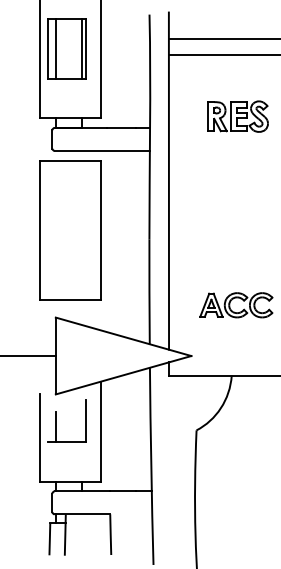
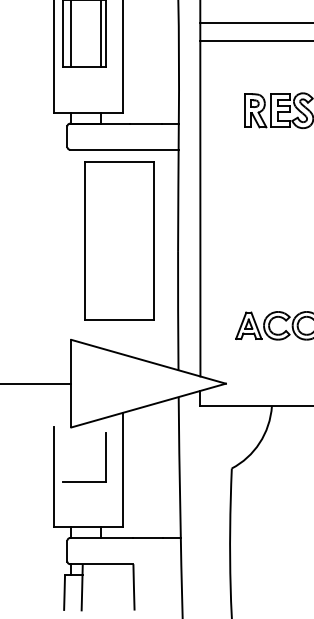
part: (70, 230) -> (118, 240), moved
line: (55, 426) -> (71, 464), removed

